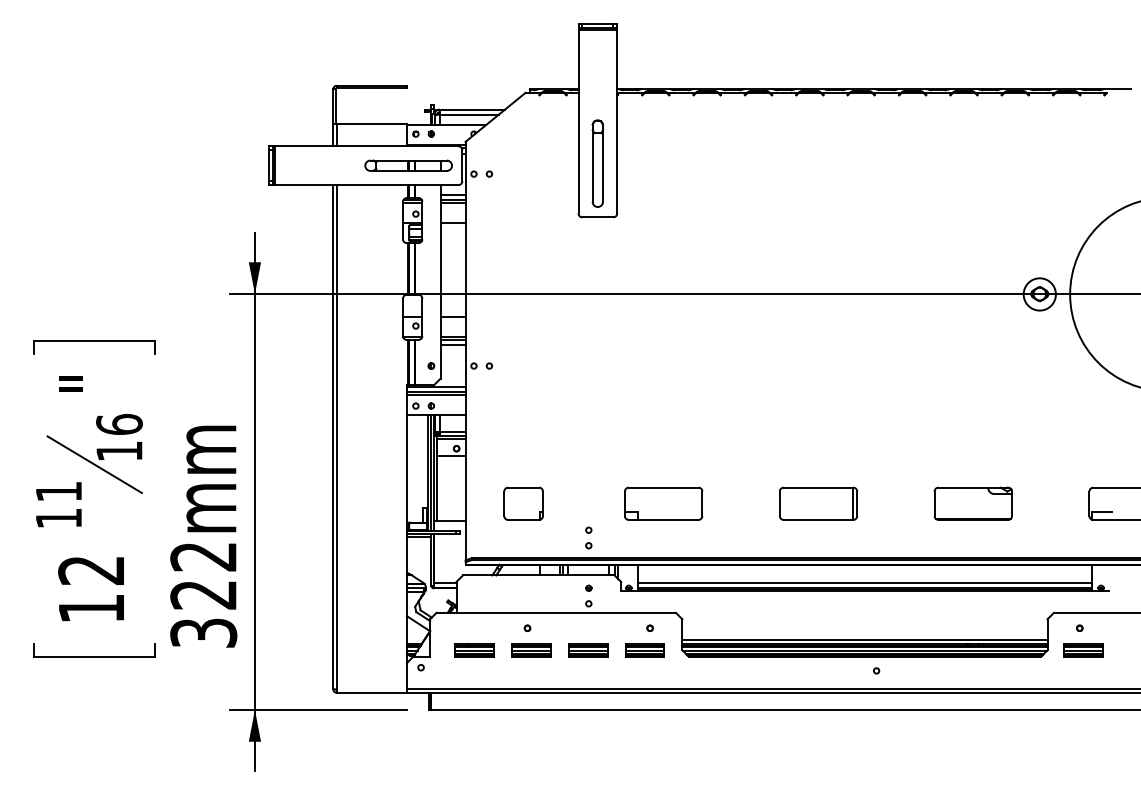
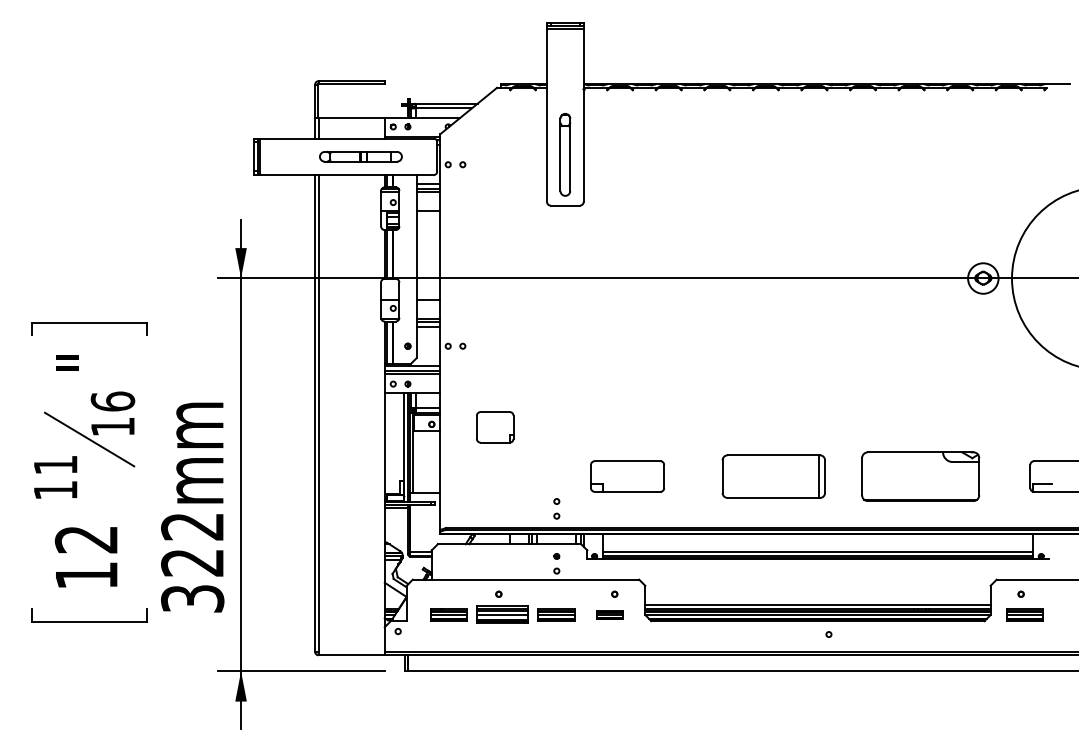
part: (408, 165) -> (360, 156), moved
part: (523, 503) -> (495, 427), moved
part: (818, 503) -> (774, 476), size x1.4
part: (972, 503) -> (919, 476), size x1.6
part: (531, 650) -> (502, 615), size x1.4
part: (644, 650) -> (609, 615), size x0.7

